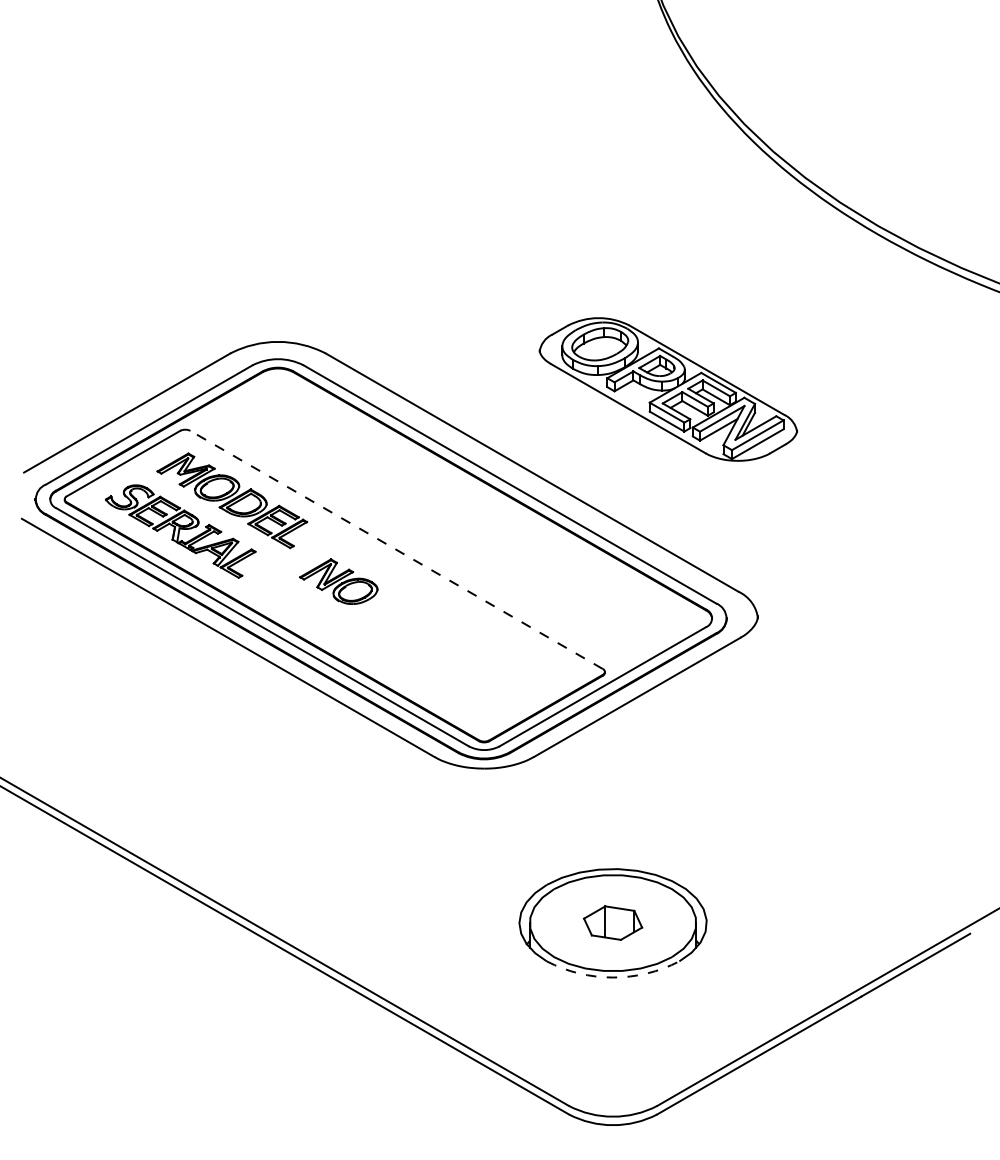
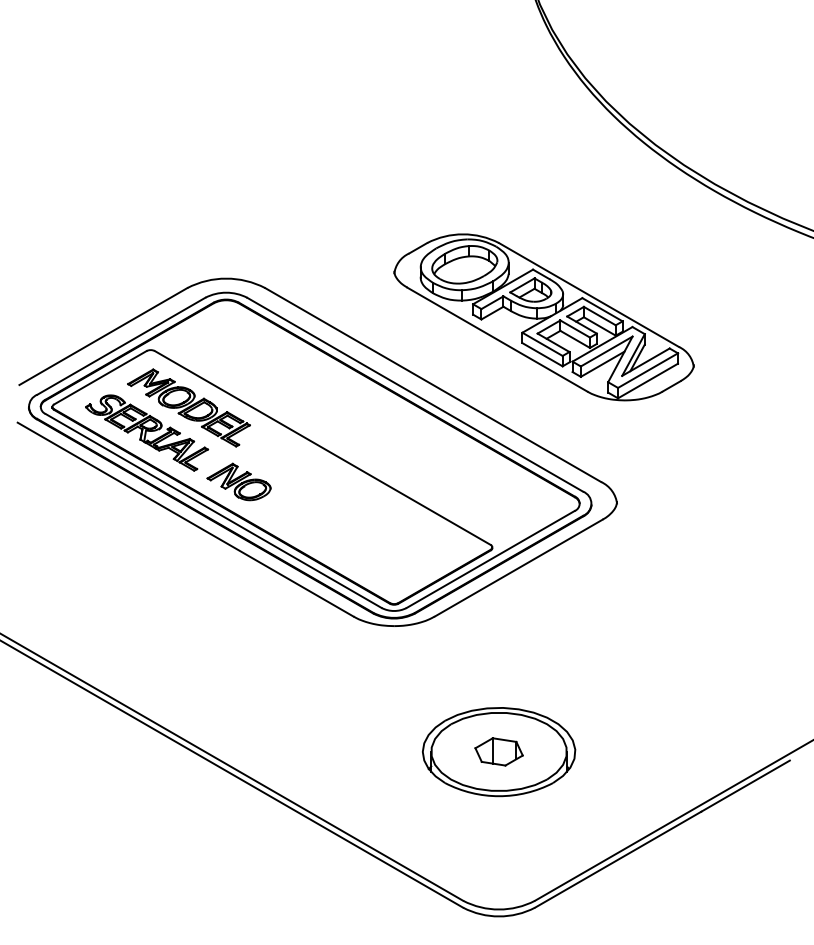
part: (668, 389) -> (544, 317), size x1.43
line: (396, 549) -> (322, 447), dashed -> solid
part: (338, 581) -> (238, 481), moved
arc: (613, 977) -> (499, 796), dashed -> solid

